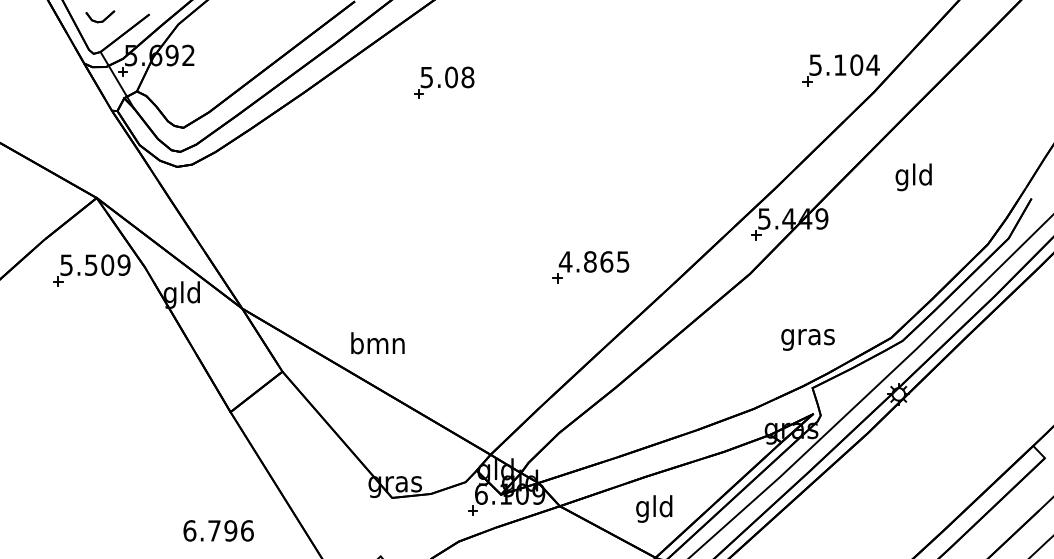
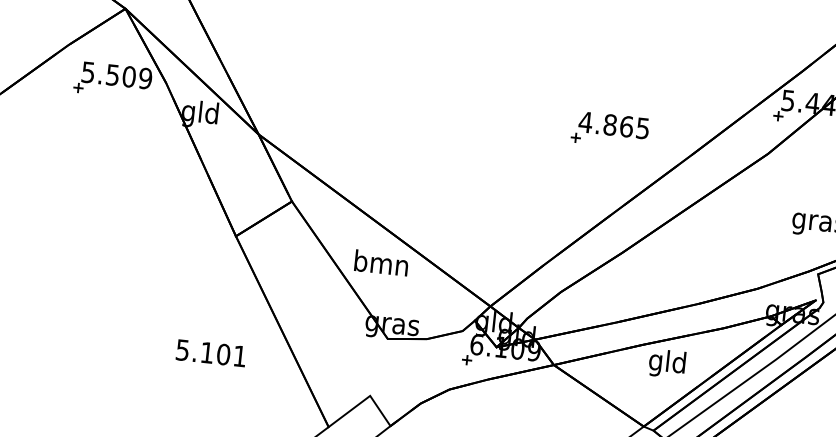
text: (377, 343) -> (381, 263), moved
text: (654, 508) -> (667, 363), moved
text: (218, 530) -> (211, 352), 6.796 -> 5.101

